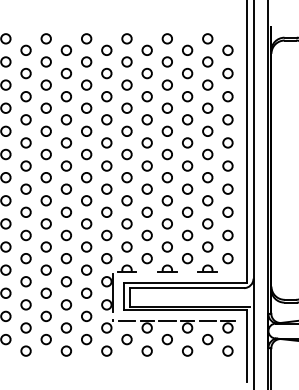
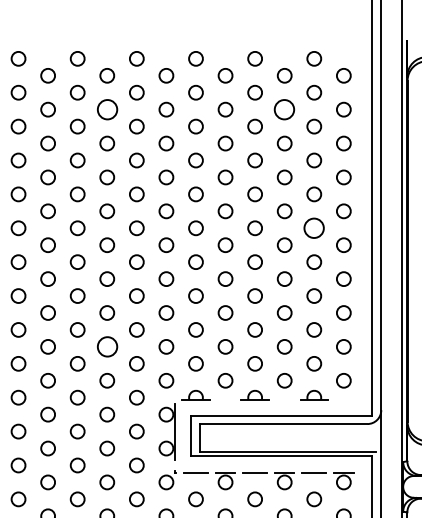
circle: (65, 73) -> (105, 109), size x1.4
circle: (187, 73) -> (284, 109), size x1.4
circle: (207, 154) -> (313, 228), size x1.4
circle: (65, 235) -> (105, 346), size x1.4

